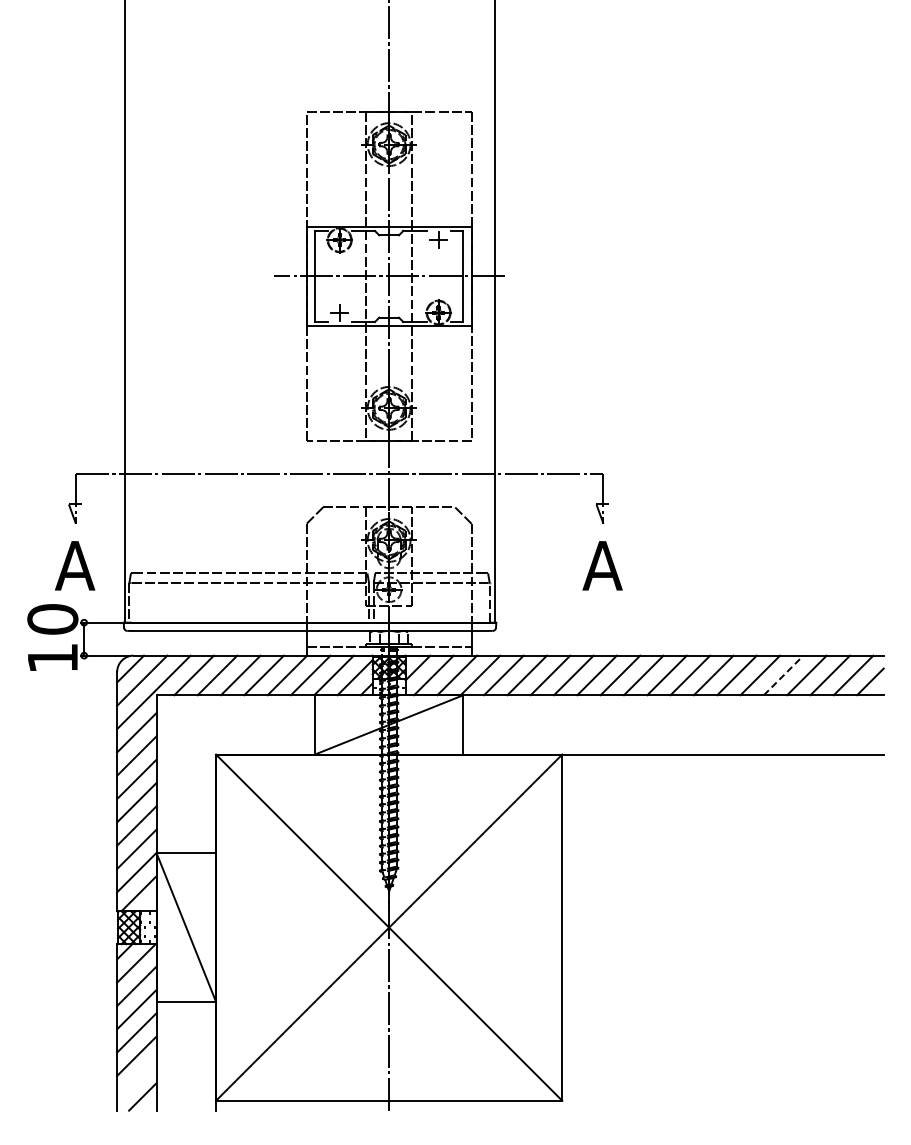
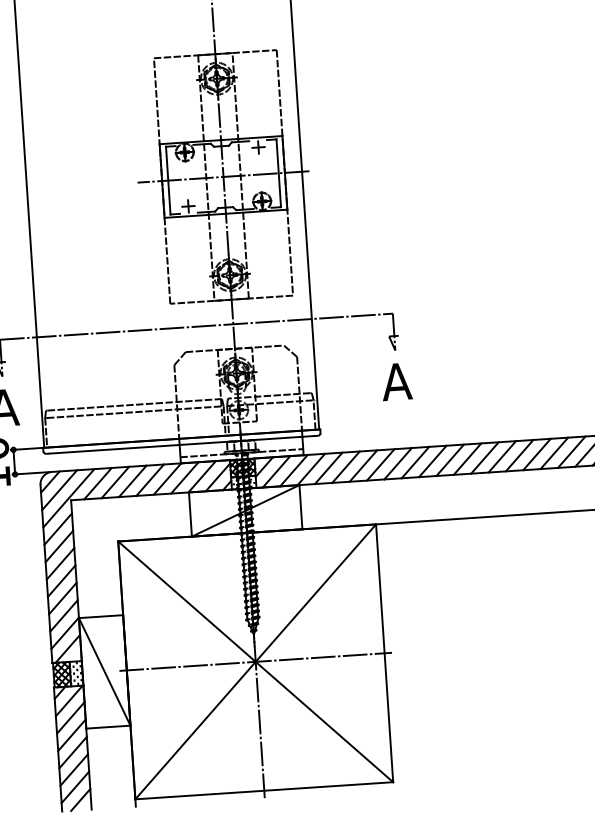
line: (783, 675) -> (536, 454), dashed -> solid
line: (389, 927) -> (255, 661), added
line: (136, 1079) -> (75, 787), added

